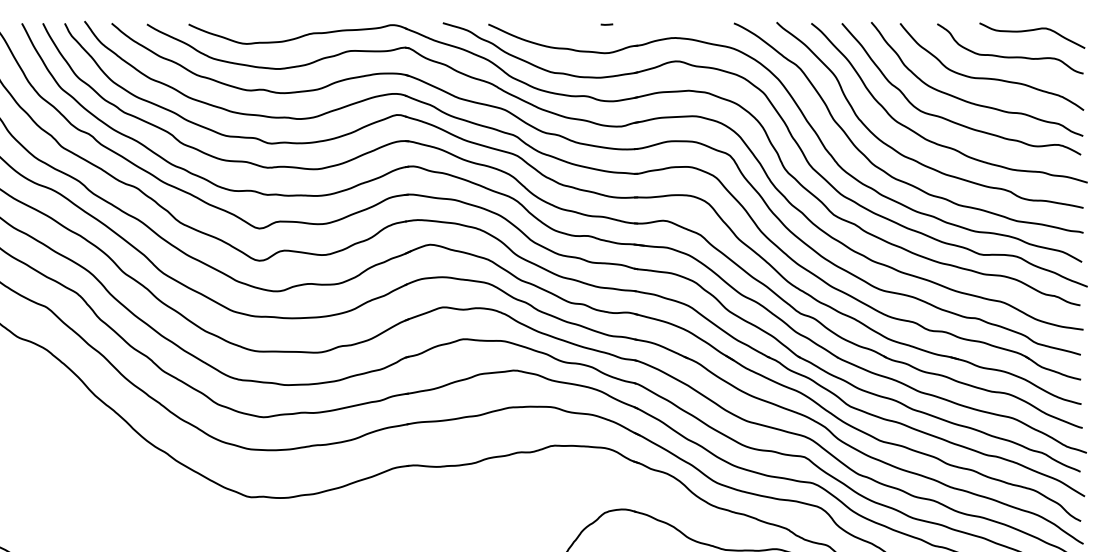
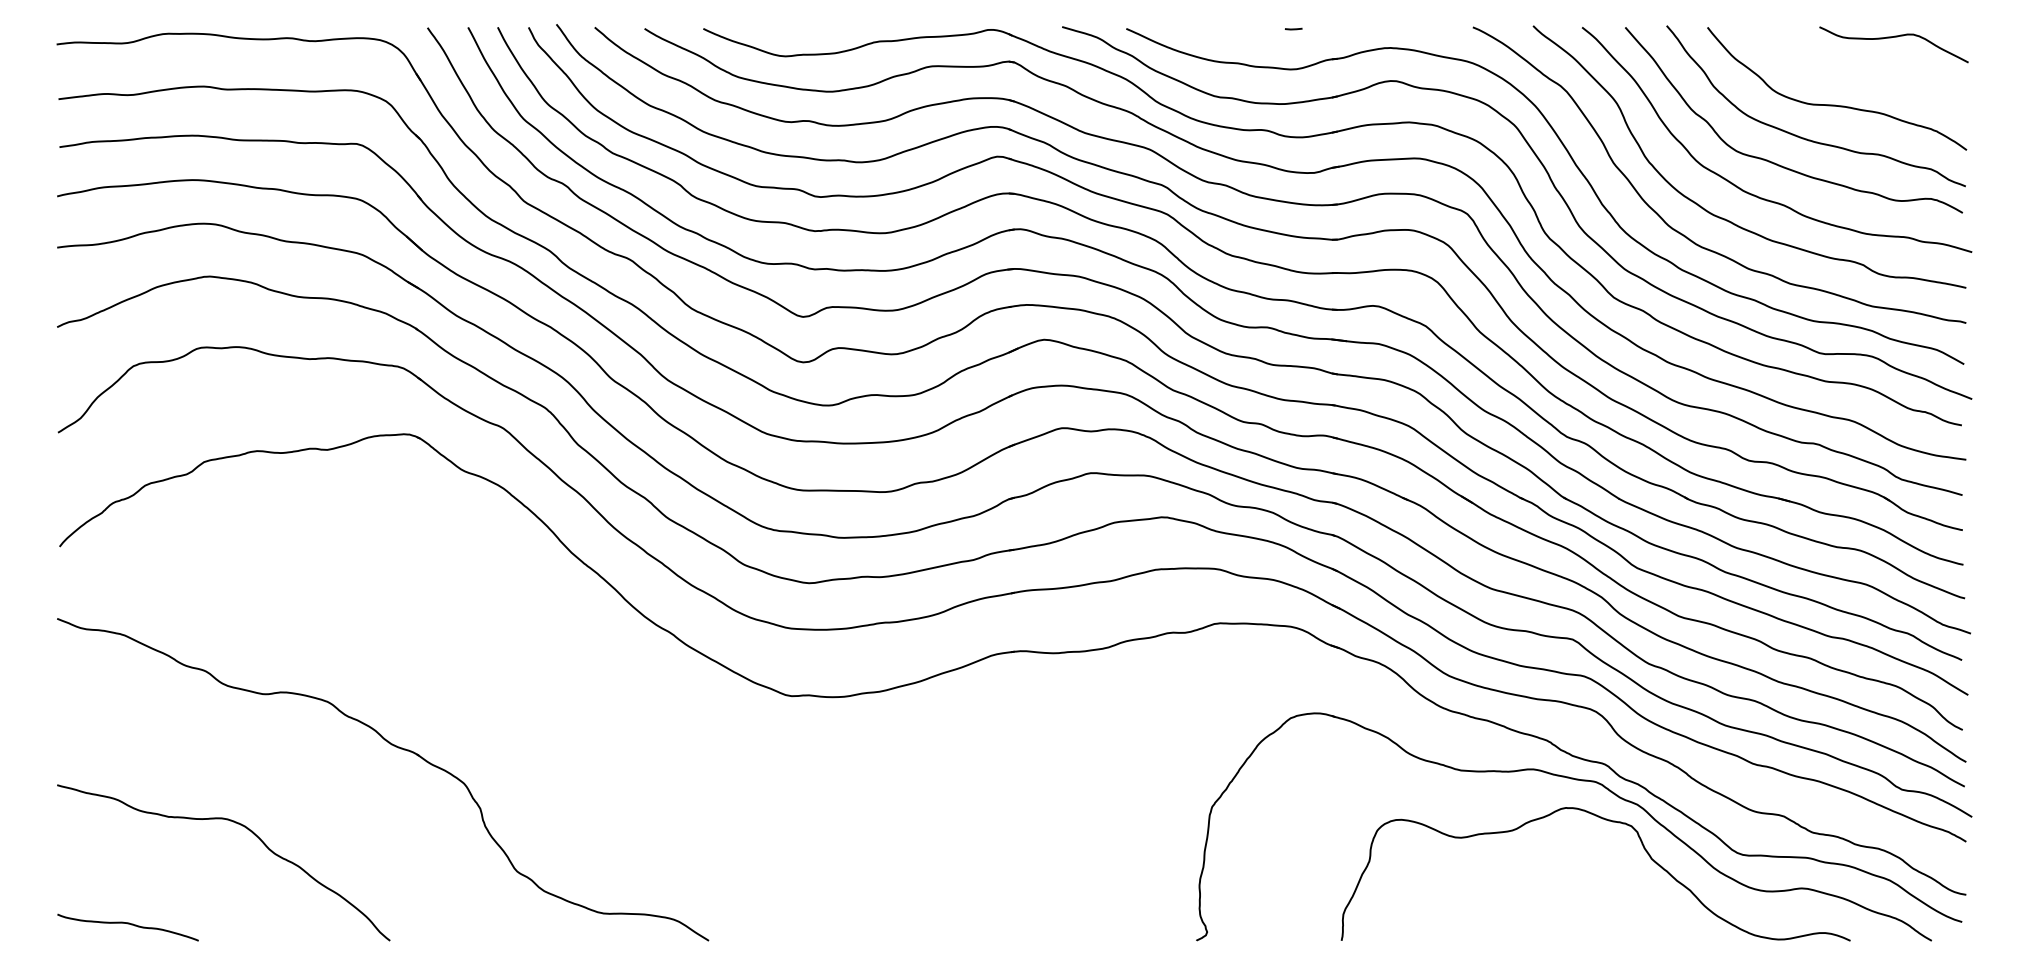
curve: (1010, 56) -> (1862, 74), removed

